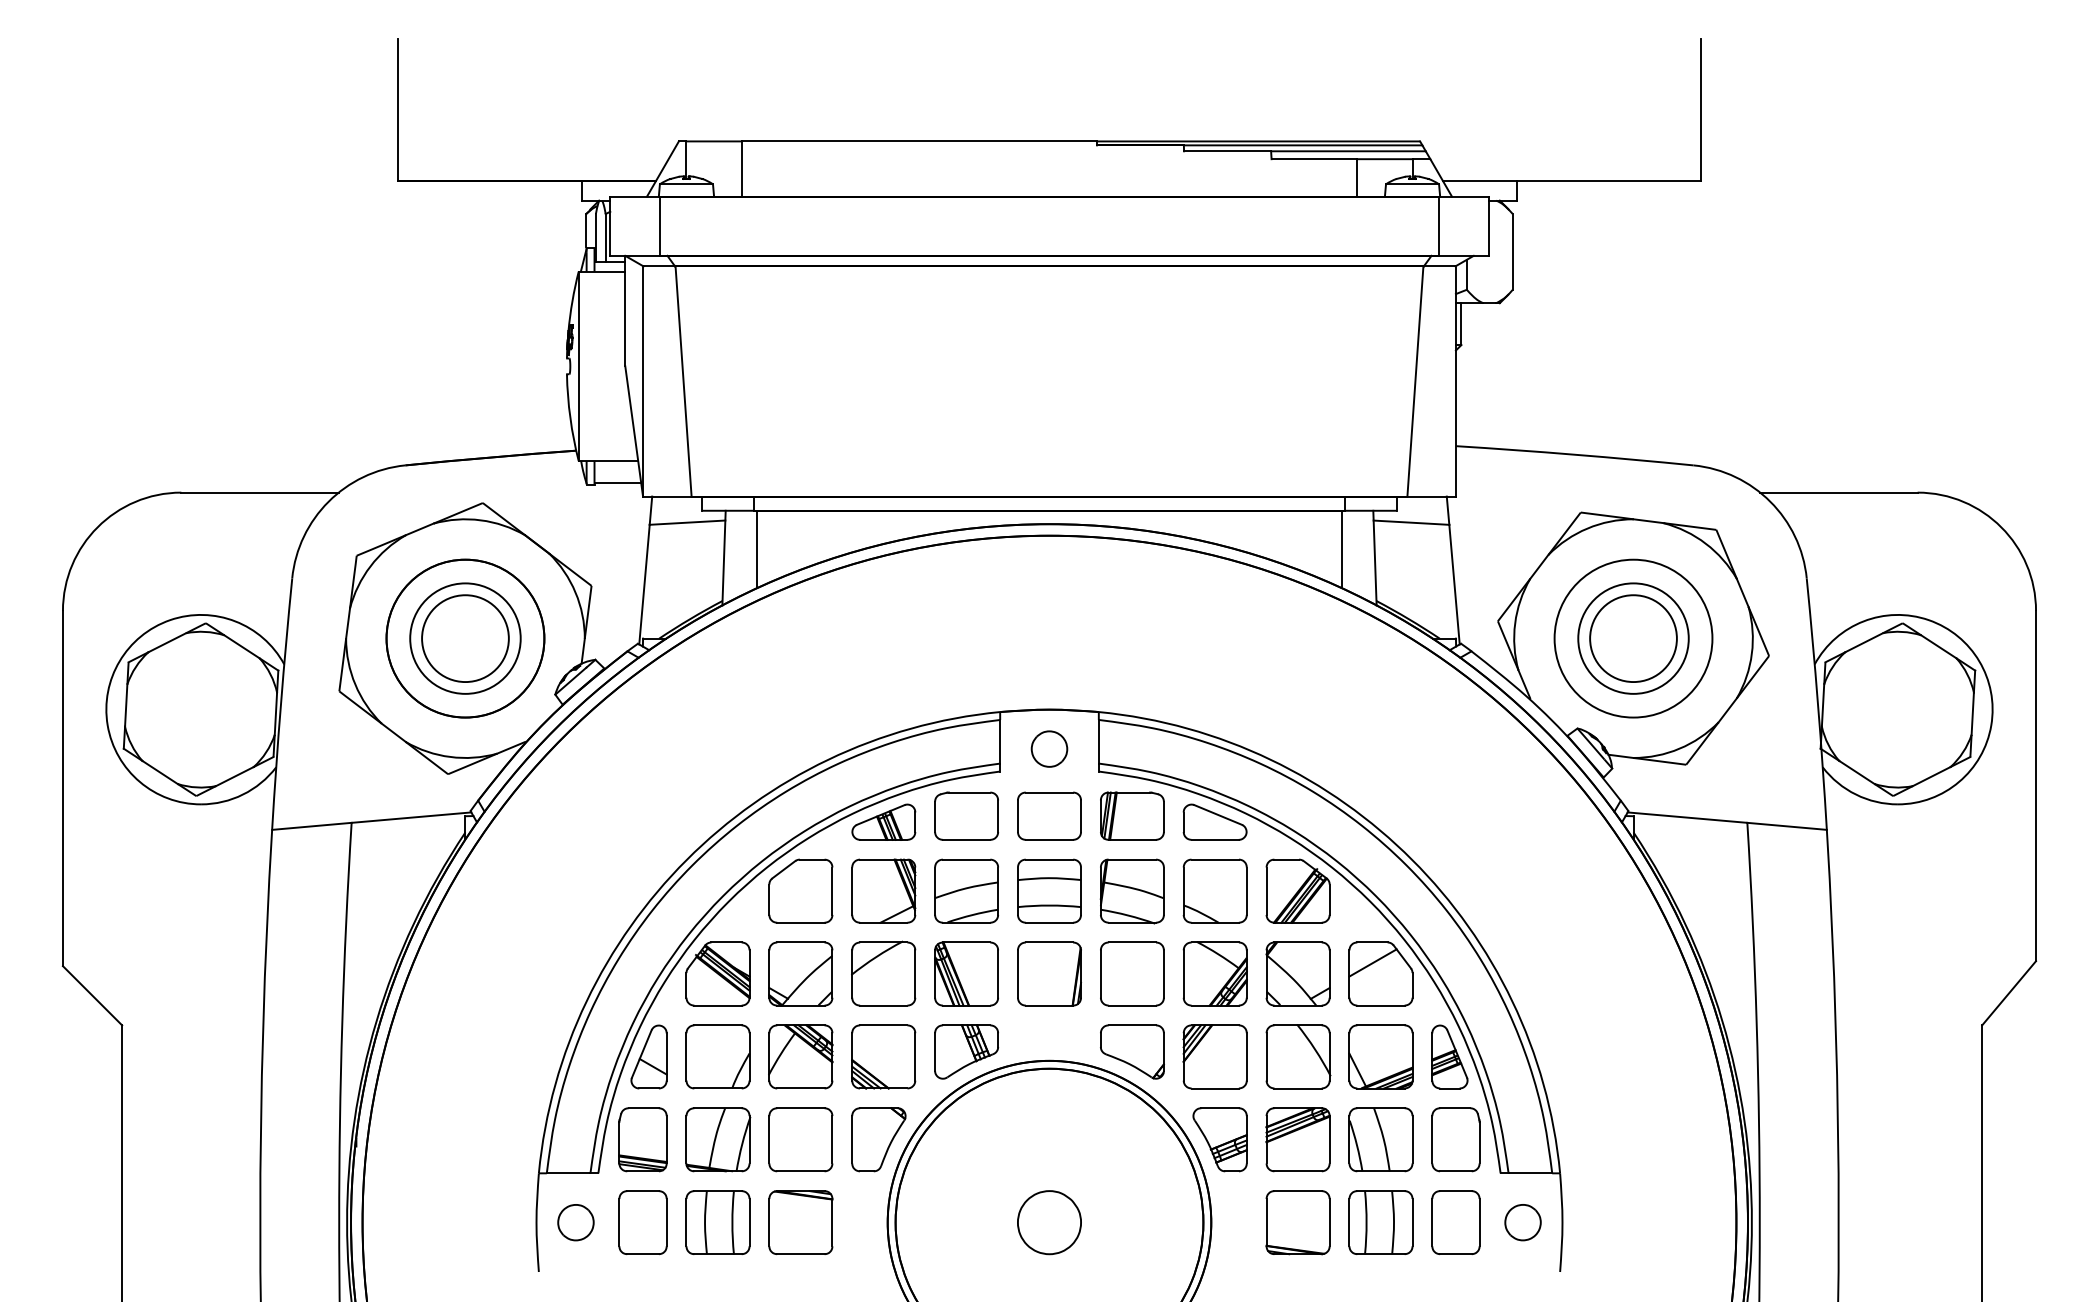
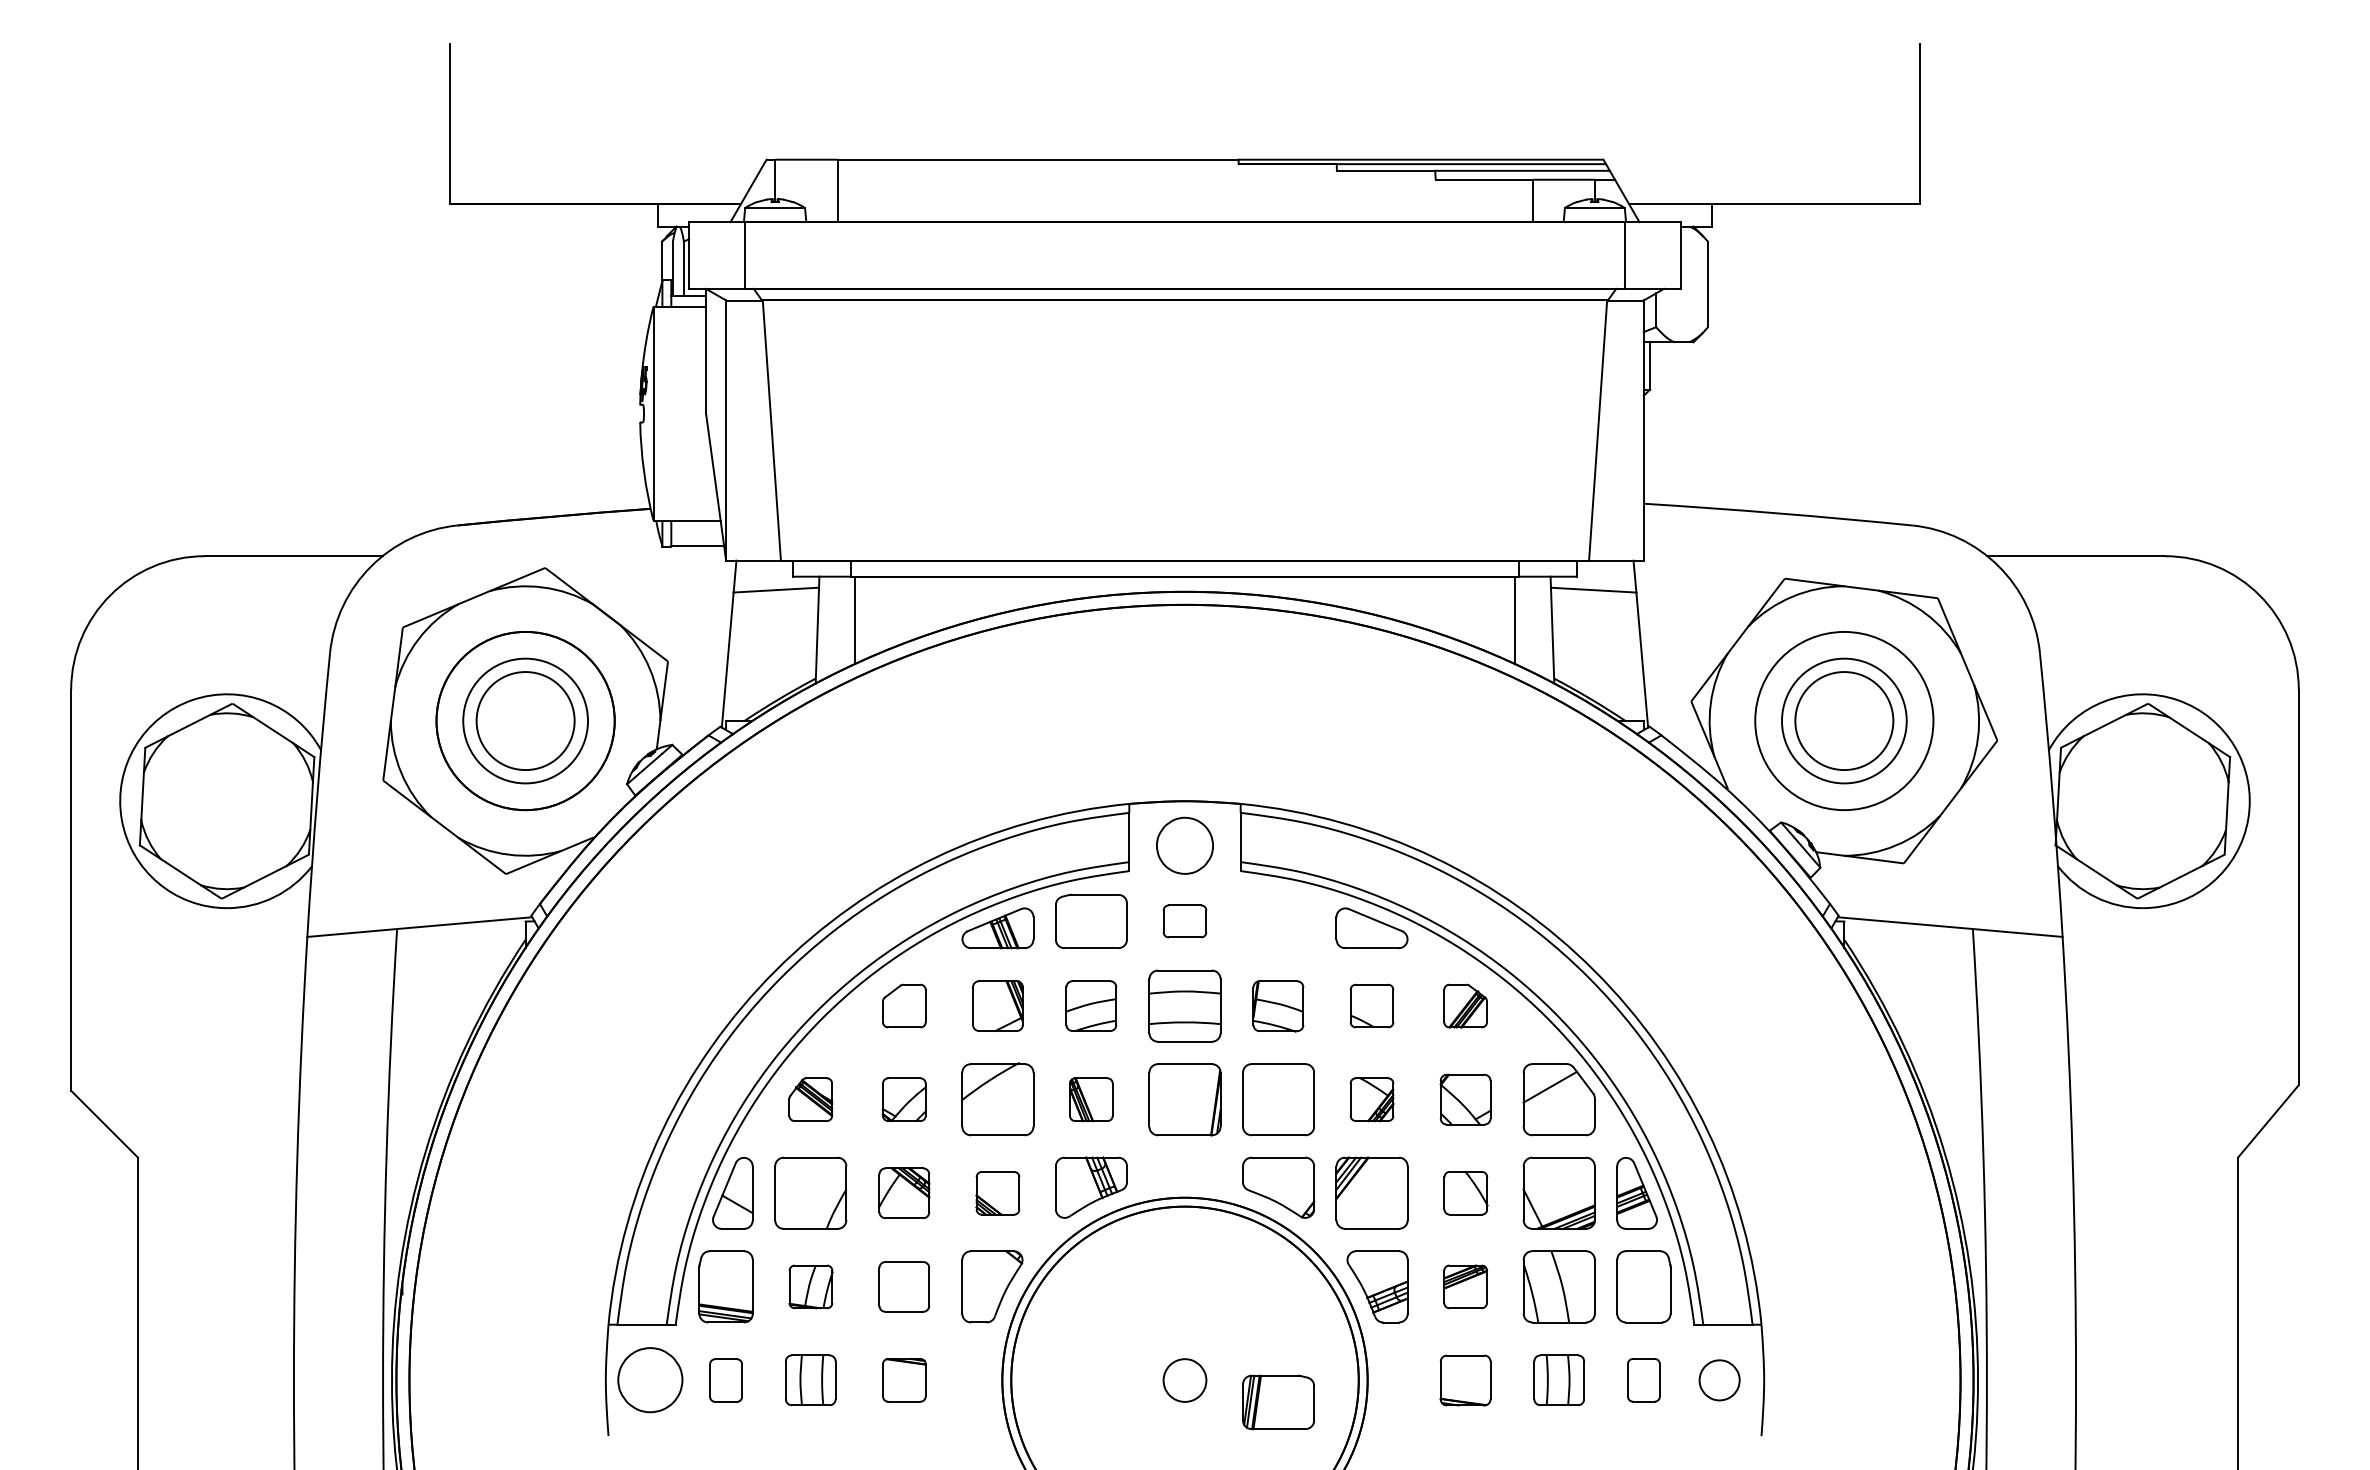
part: (1049, 748) -> (1185, 845), size x1.4
part: (1049, 815) -> (1185, 920), size x0.6
part: (1132, 815) -> (1278, 1401), moved
part: (800, 890) -> (903, 1005), size x0.6
part: (883, 890) -> (997, 1005), size x0.7
part: (966, 890) -> (1091, 1005), size x0.7
part: (1214, 890) -> (1371, 1005), size x0.6
part: (1297, 890) -> (1464, 1005), size x0.6
part: (1131, 891) -> (1277, 1006), size x0.7
part: (717, 973) -> (810, 1099), size x0.6
part: (800, 973) -> (903, 1099), size x0.6
part: (966, 973) -> (1091, 1099), size x0.6
part: (1214, 973) -> (1371, 1099), size x0.6
part: (1297, 973) -> (1464, 1099), size x0.7
part: (800, 1056) -> (903, 1192), size x0.7
part: (883, 1056) -> (997, 1192), size x0.6
part: (1298, 1056) -> (1466, 1192), size x0.6
part: (718, 1139) -> (811, 1286), size x0.6
part: (800, 1139) -> (903, 1286), size x0.7
part: (1297, 1139) -> (1464, 1286), size x0.6
part: (575, 1222) -> (649, 1380), size x1.6
part: (642, 1222) -> (725, 1380), size x0.6
part: (717, 1222) -> (810, 1380), size x0.7
part: (800, 1222) -> (903, 1380), size x0.6
part: (1049, 1222) -> (1185, 1380), size x0.6
part: (1297, 1222) -> (1464, 1380), size x0.7
part: (1380, 1222) -> (1558, 1380), size x0.7
part: (1455, 1222) -> (1643, 1380), size x0.6

